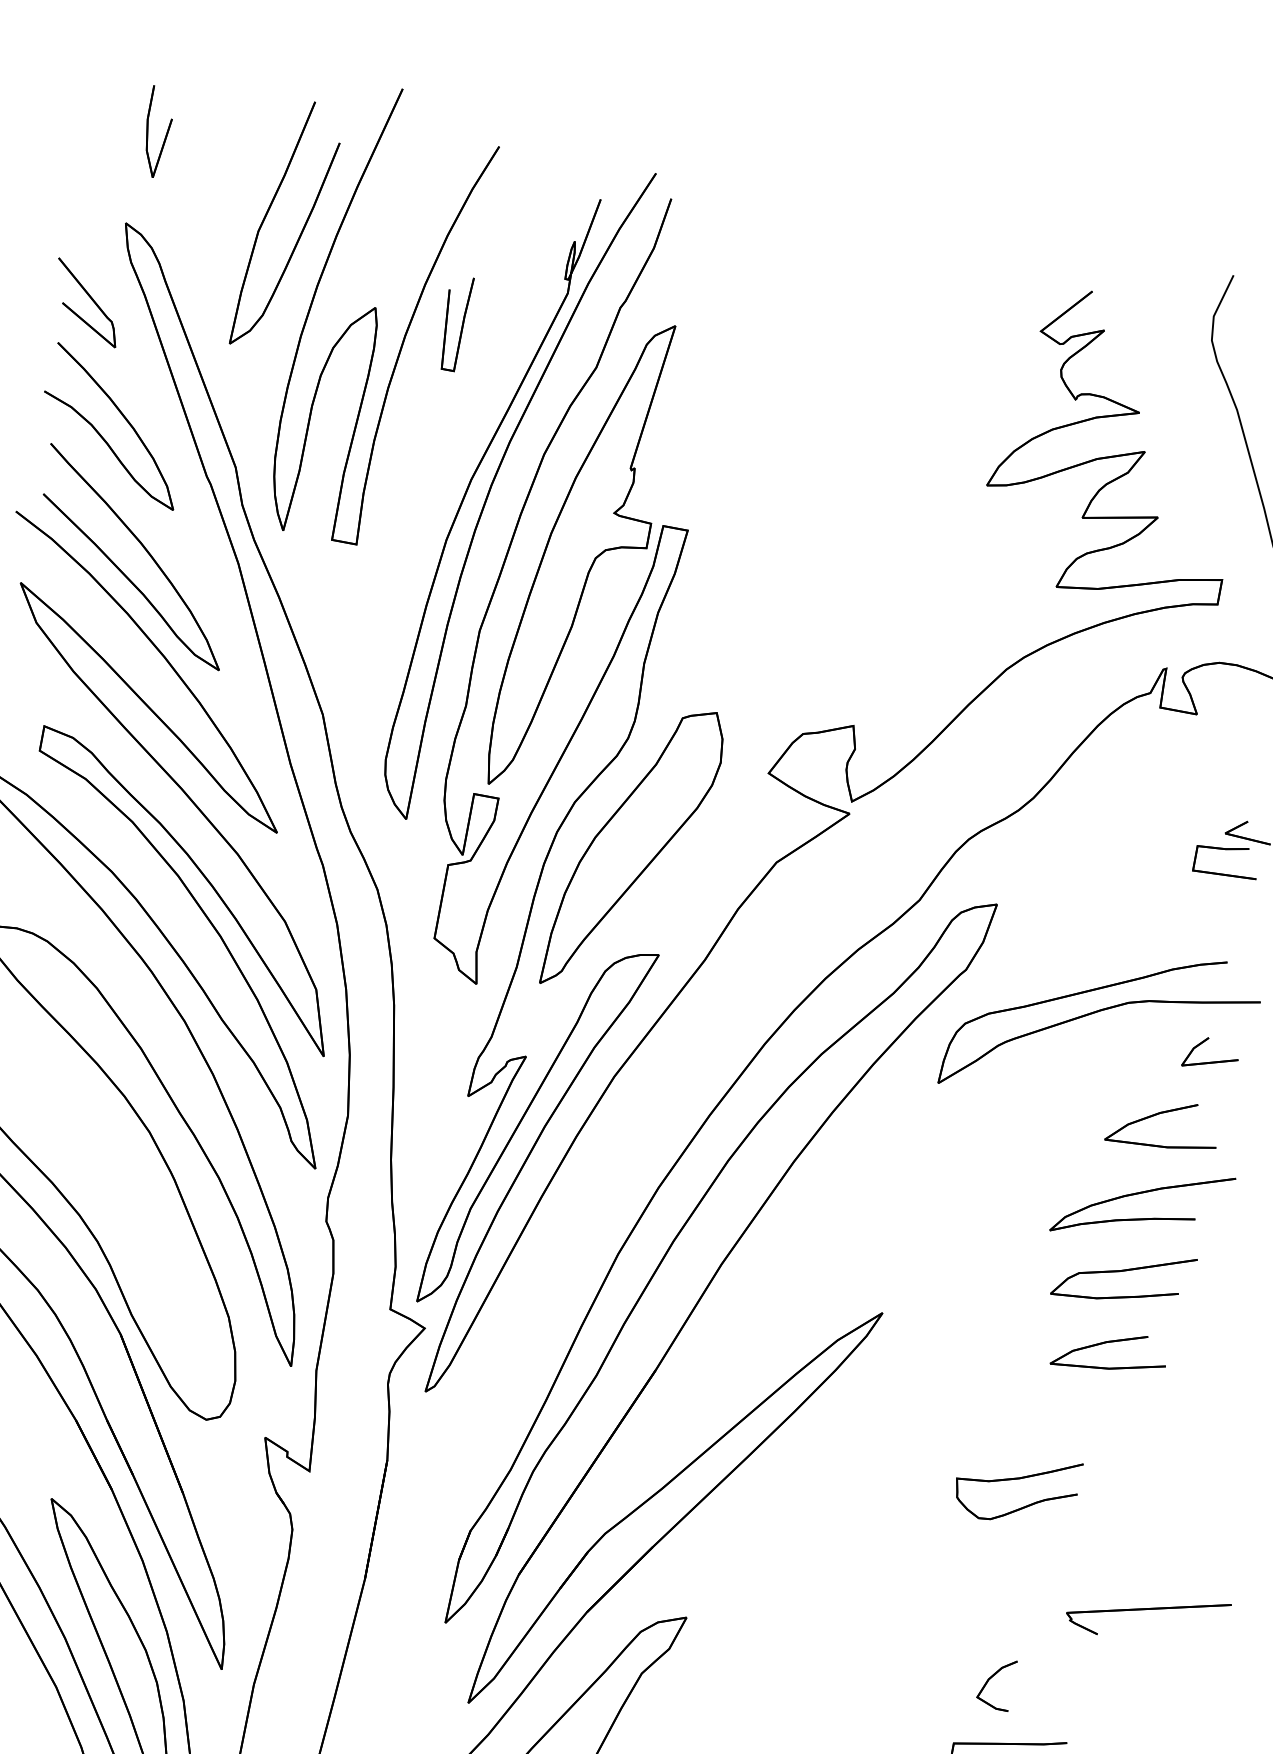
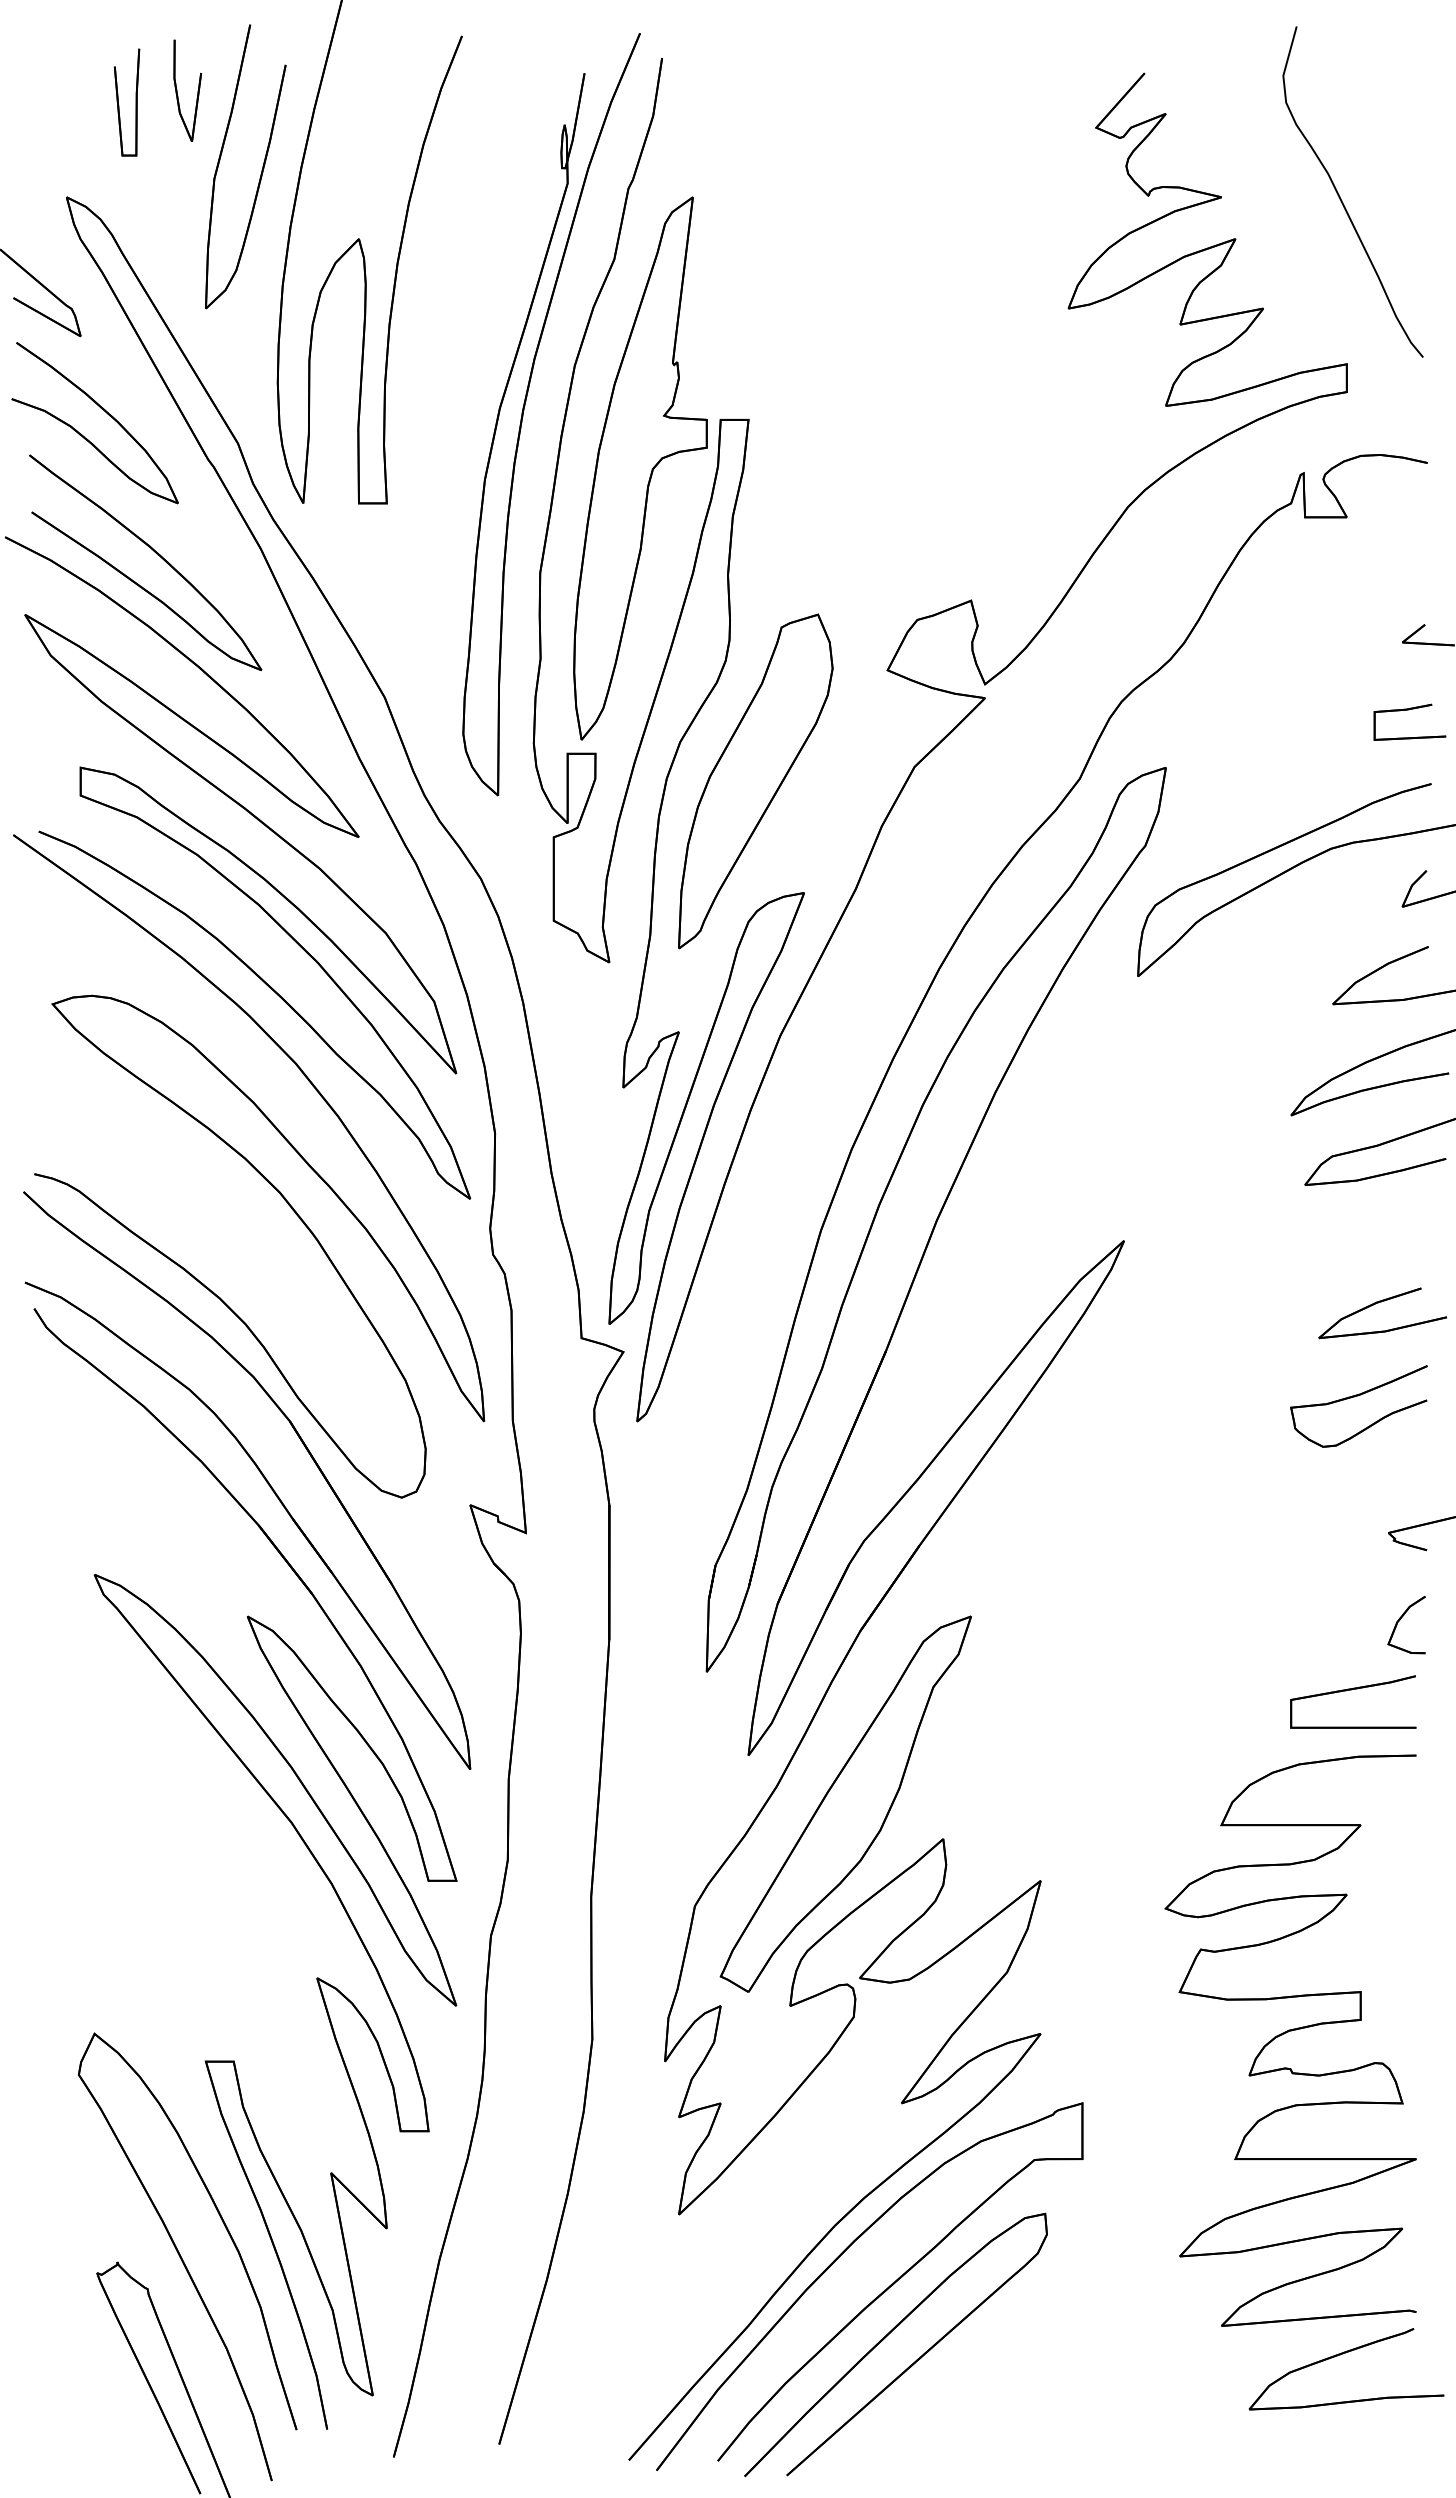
part: (148, 130) -> (177, 90), moved
part: (447, 324) -> (119, 105), moved
part: (1227, 850) -> (1408, 710), moved
part: (1108, 1343) -> (1378, 1303), moved
part: (1014, 1479) -> (1354, 1397), moved
part: (991, 1678) -> (1400, 1620), moved

